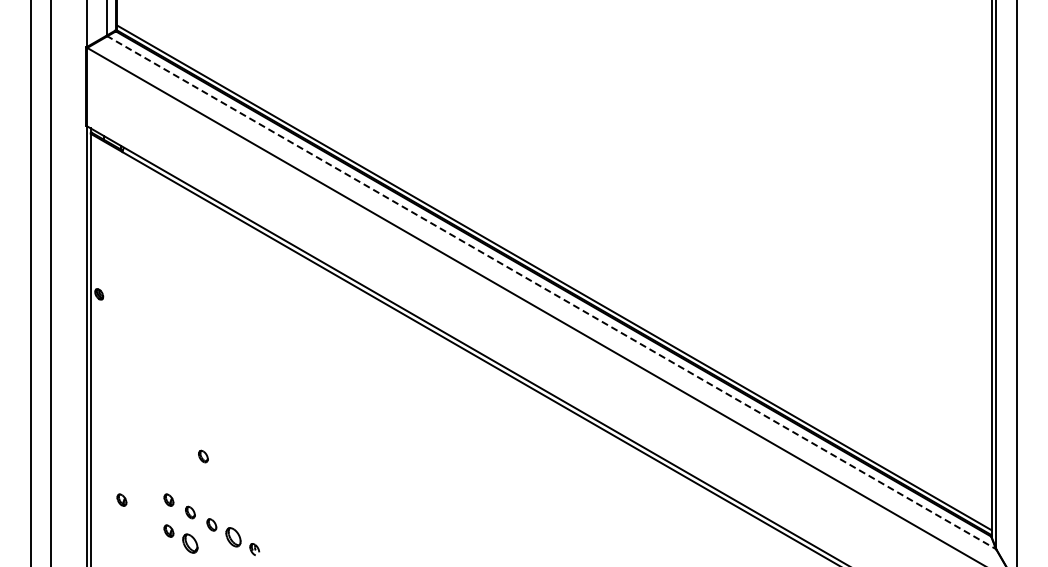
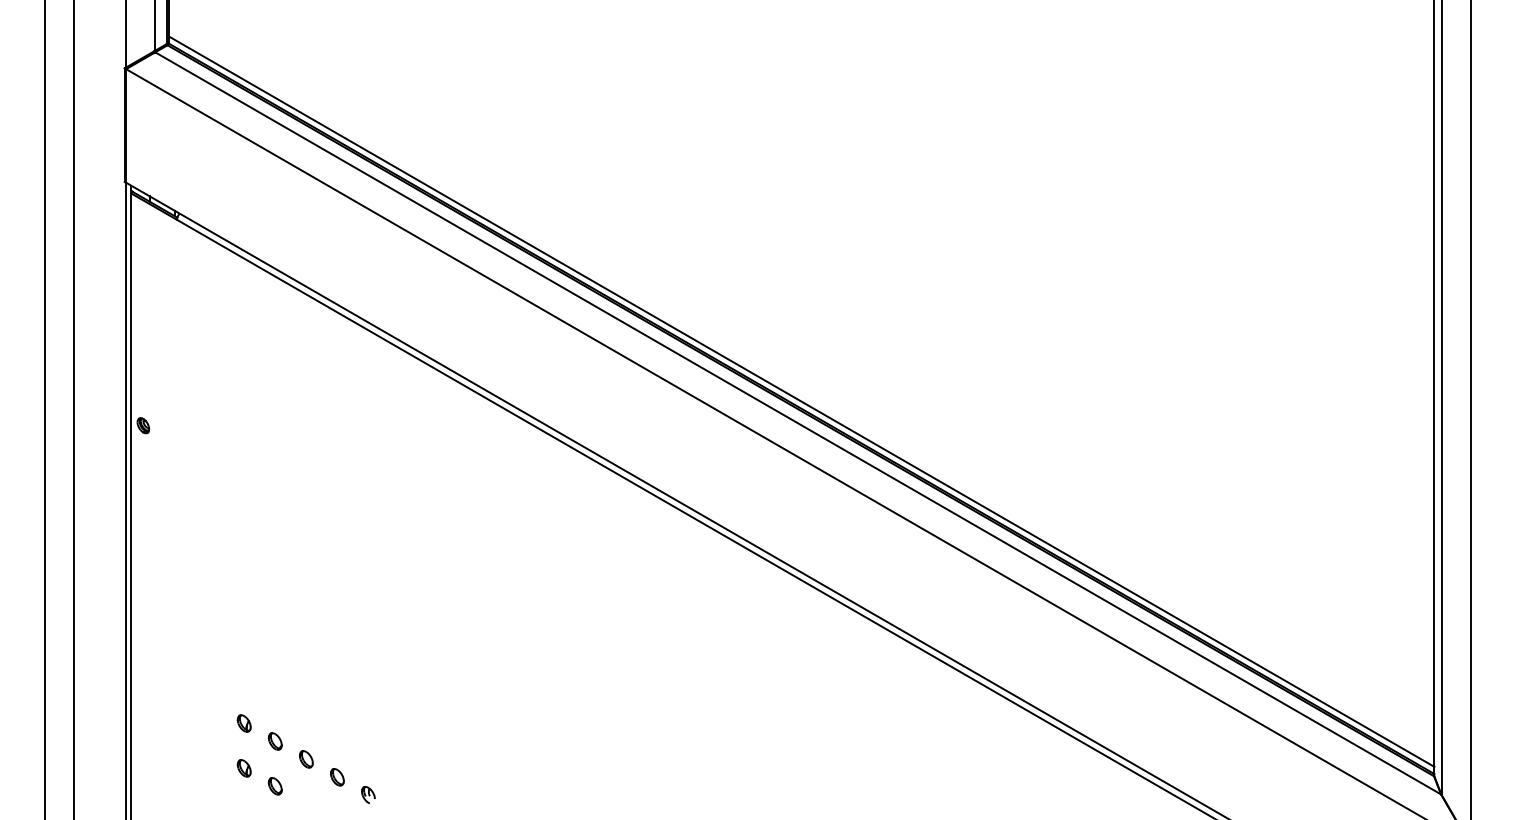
line: (551, 292) -> (797, 423), dashed -> solid
part: (203, 456) -> (294, 660), removed
part: (121, 499) -> (175, 722), removed
part: (232, 537) -> (336, 777), size x0.62
part: (190, 543) -> (275, 786), size x0.62

